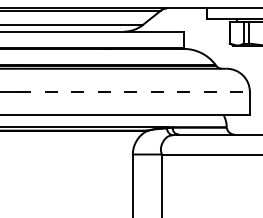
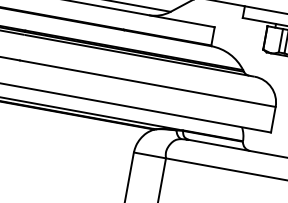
line: (134, 91) -> (148, 83), dashed -> solid

